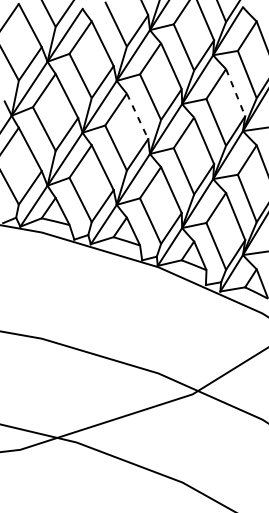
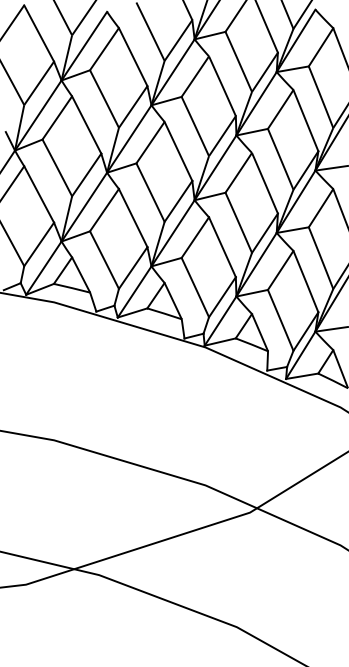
line: (236, 93) -> (306, 121), dashed -> solid
line: (137, 116) -> (178, 151), dashed -> solid

